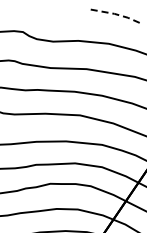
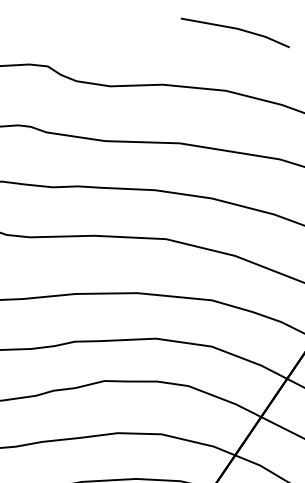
line: (114, 13) -> (237, 27), dashed -> solid

